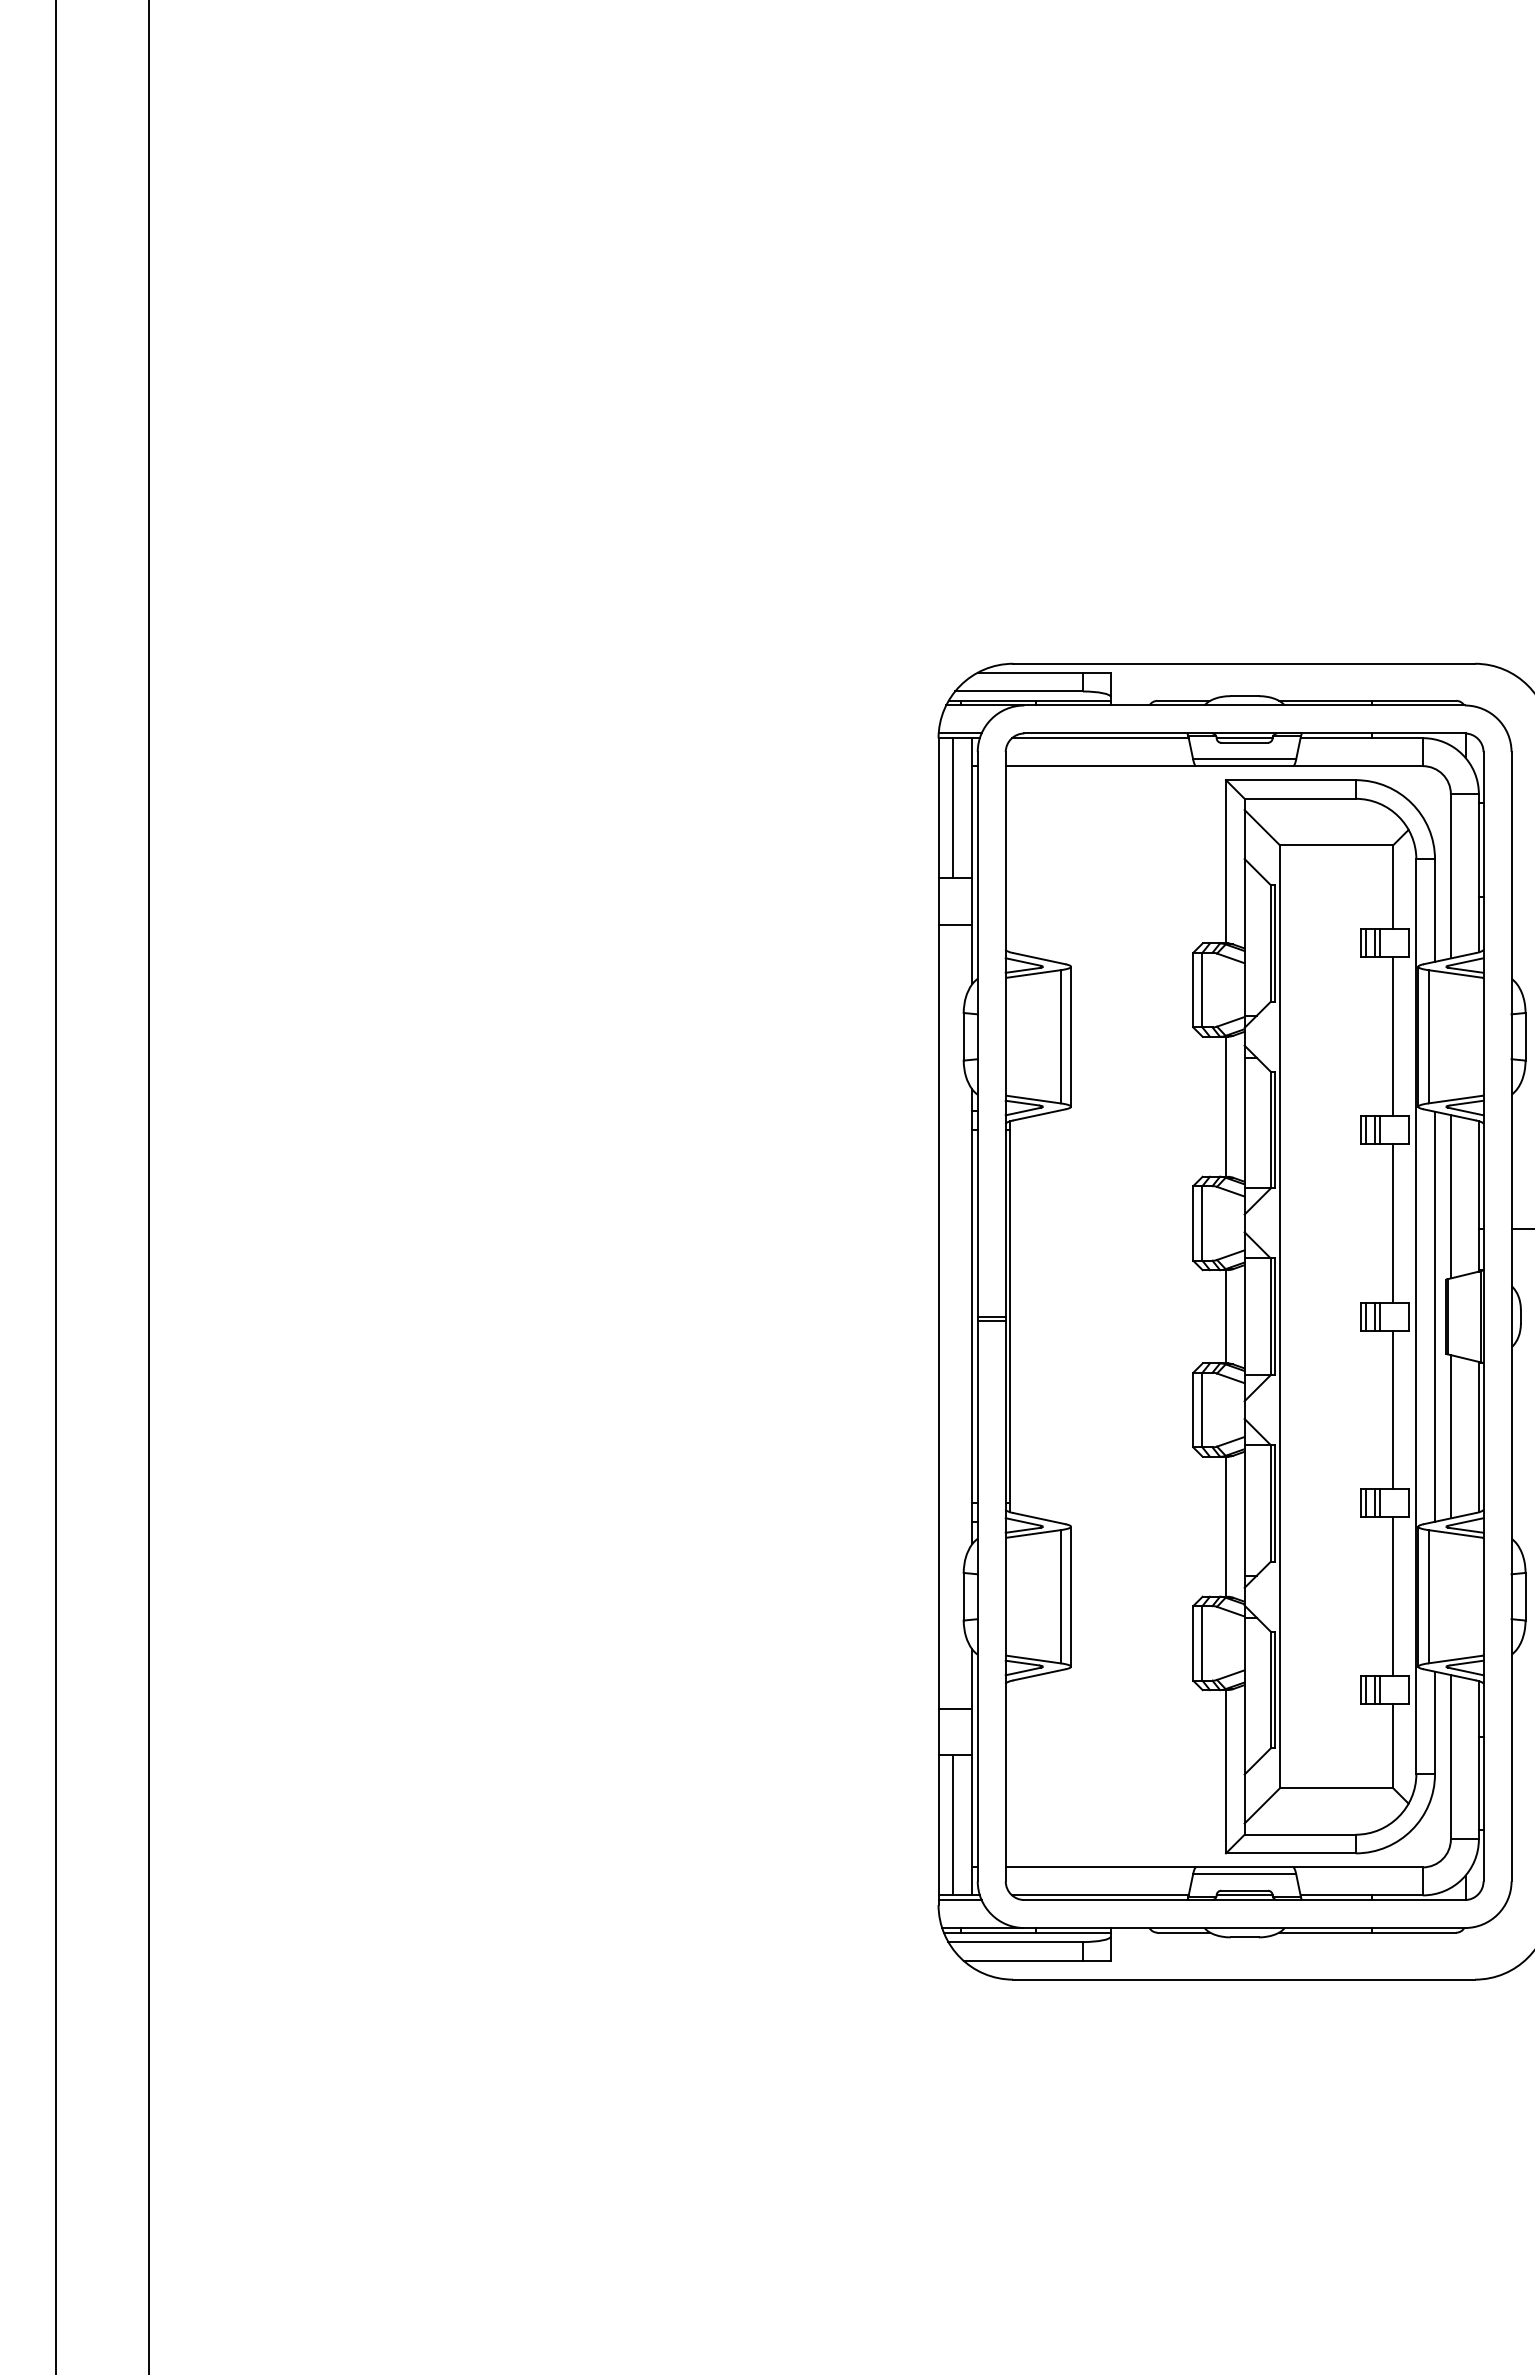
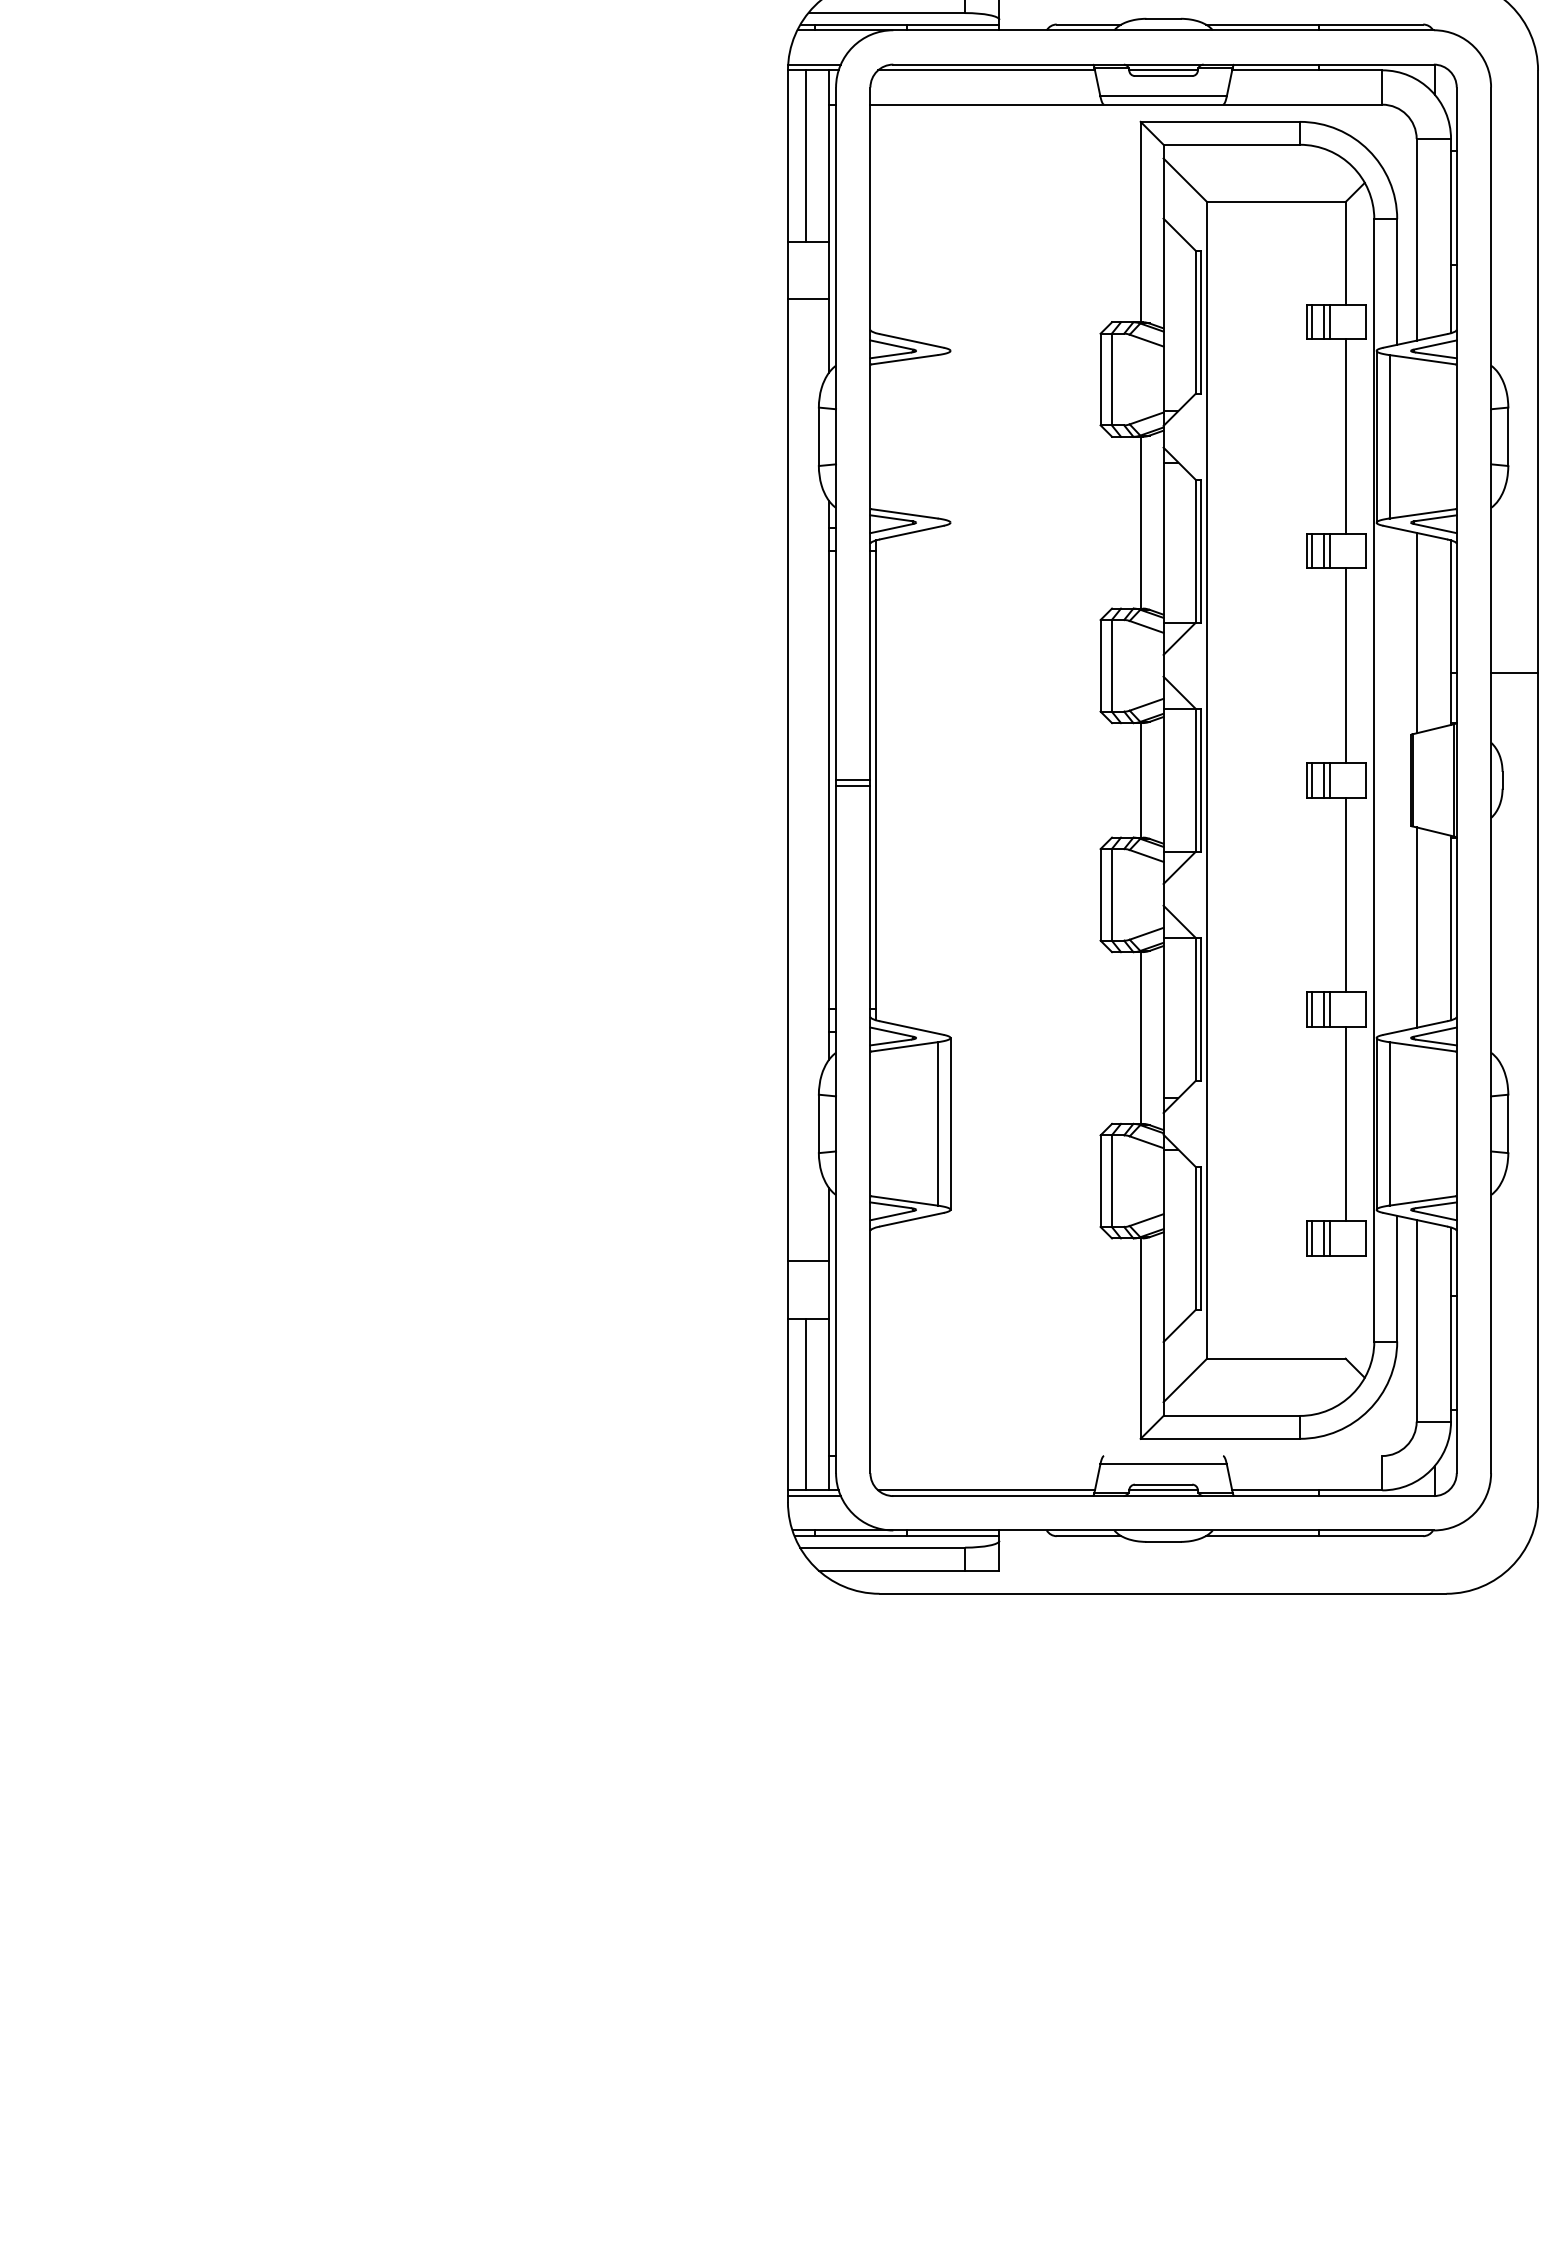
line: (1060, 1036) -> (937, 436), removed
line: (1071, 1036) -> (951, 436), removed
line: (1435, 1316) -> (1397, 780), removed
line: (1393, 1746) -> (1346, 1307), removed
line: (1213, 1867) -> (1125, 1456), removed

